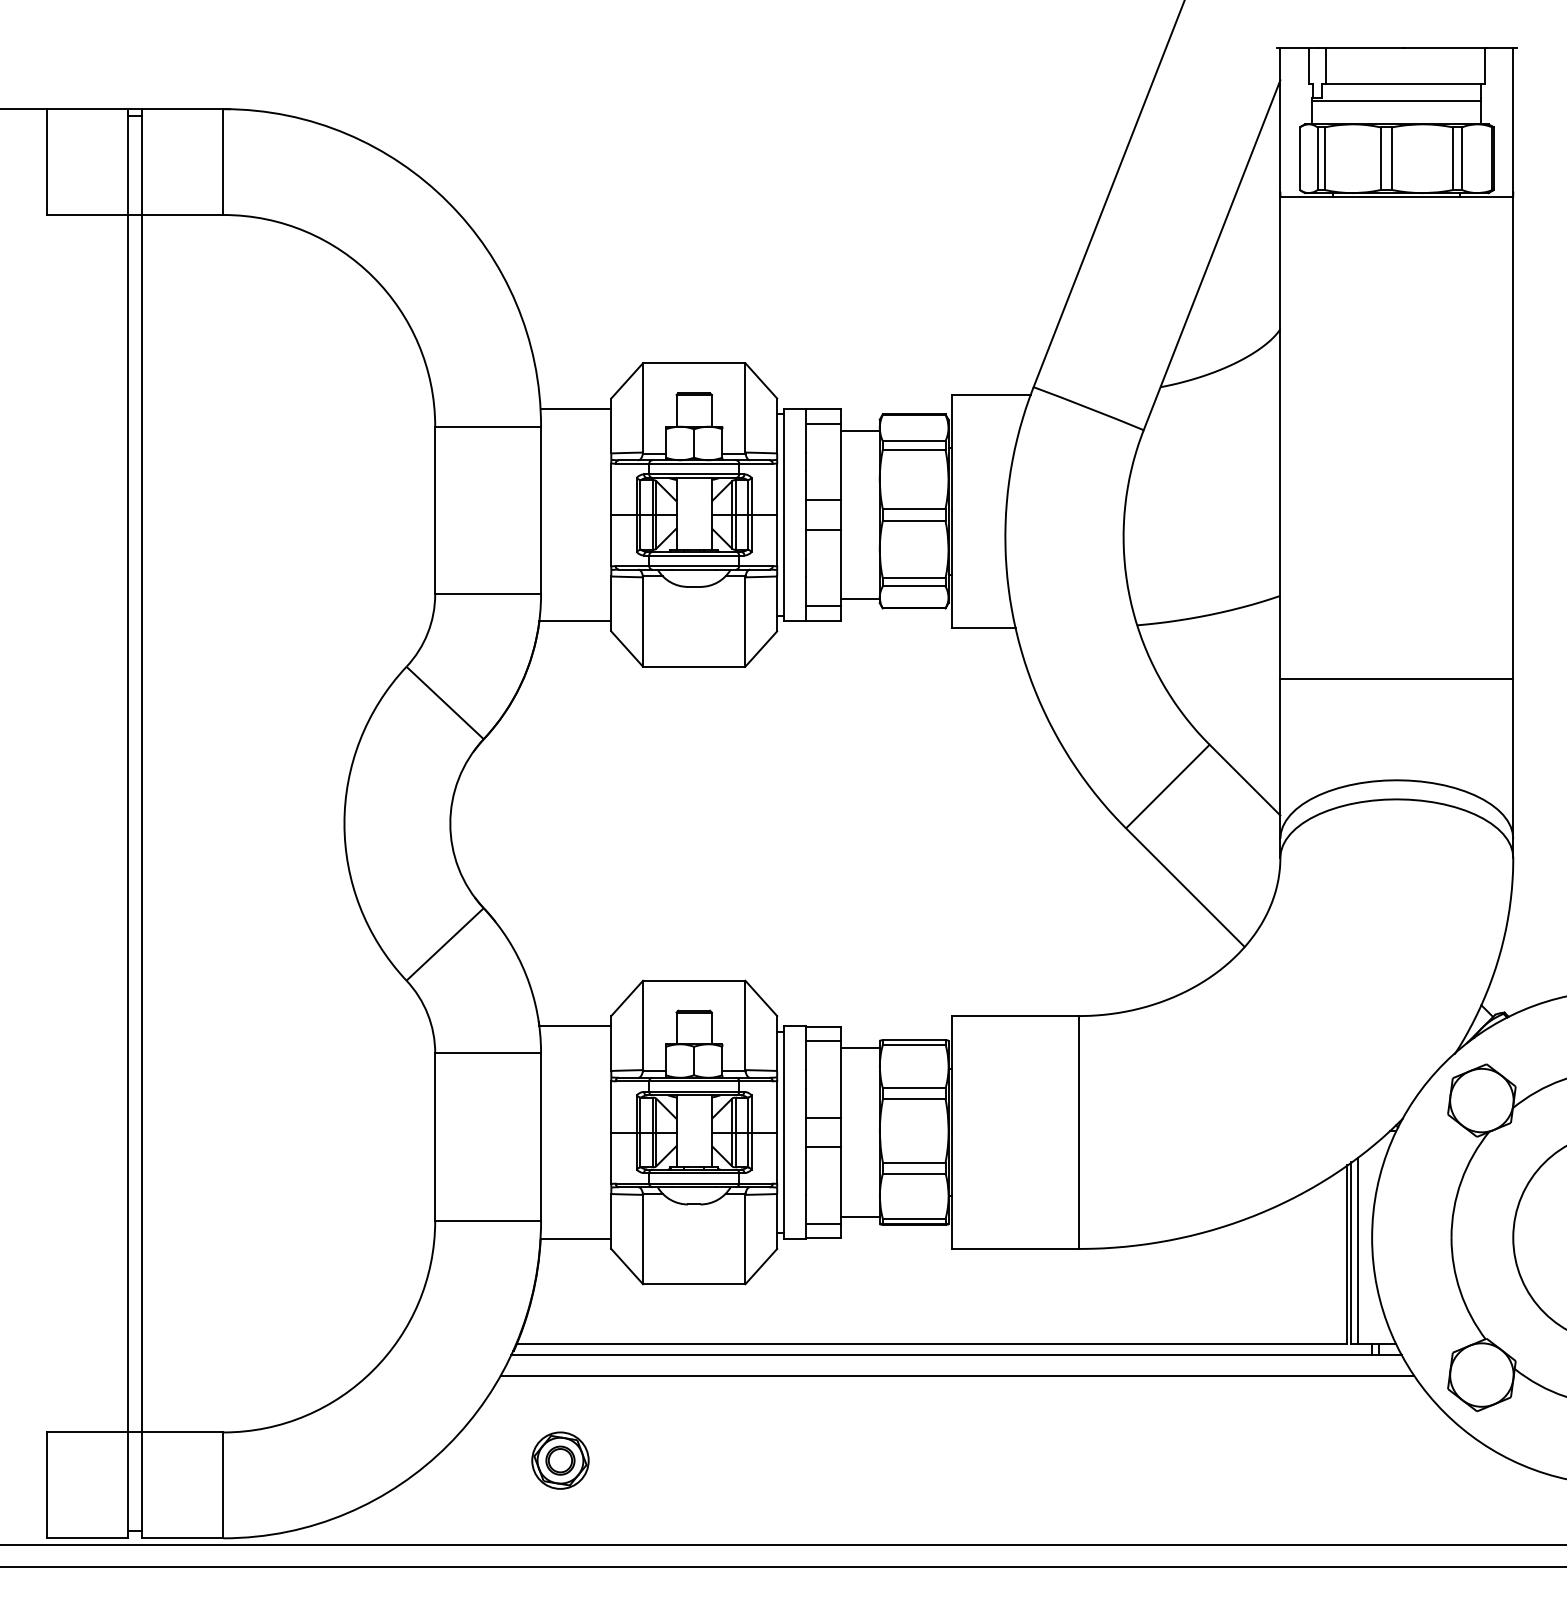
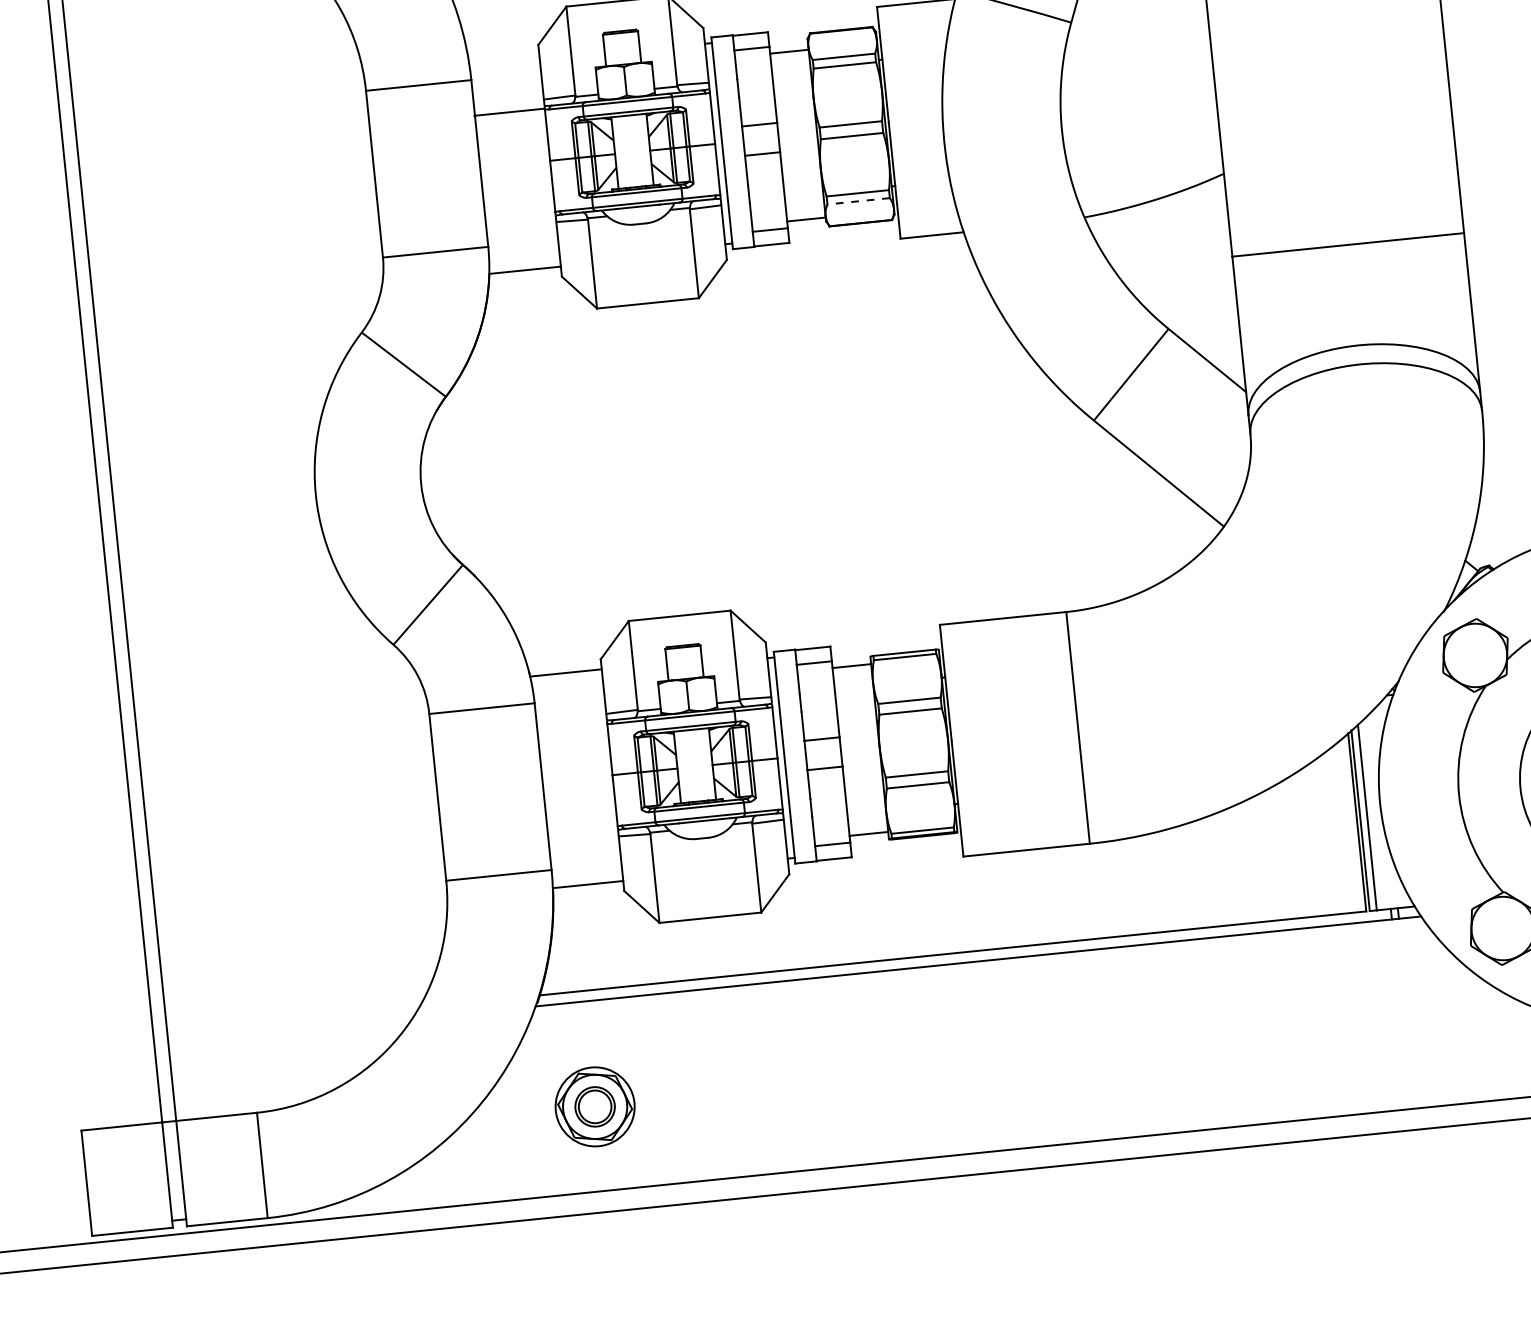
line: (575, 408) -> (509, 112), moved
line: (913, 586) -> (858, 201), solid -> dashed
line: (957, 1375) -> (981, 981), removed
part: (560, 1460) -> (595, 1106), size x1.4

